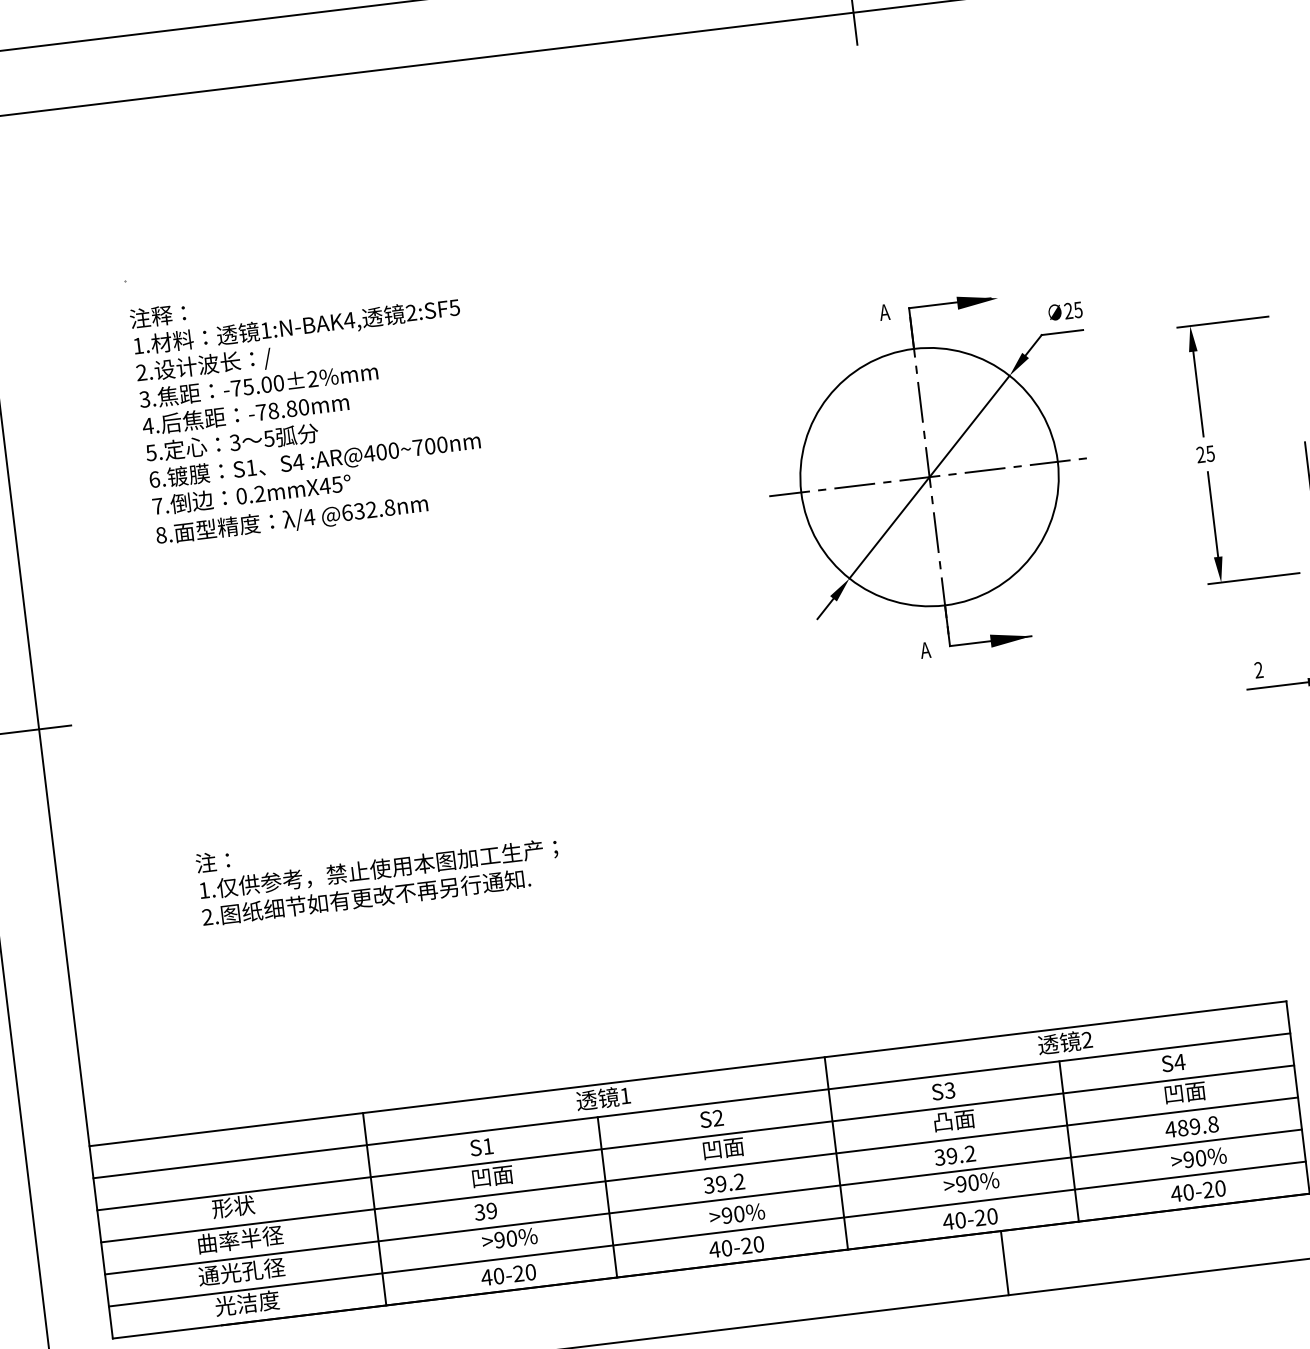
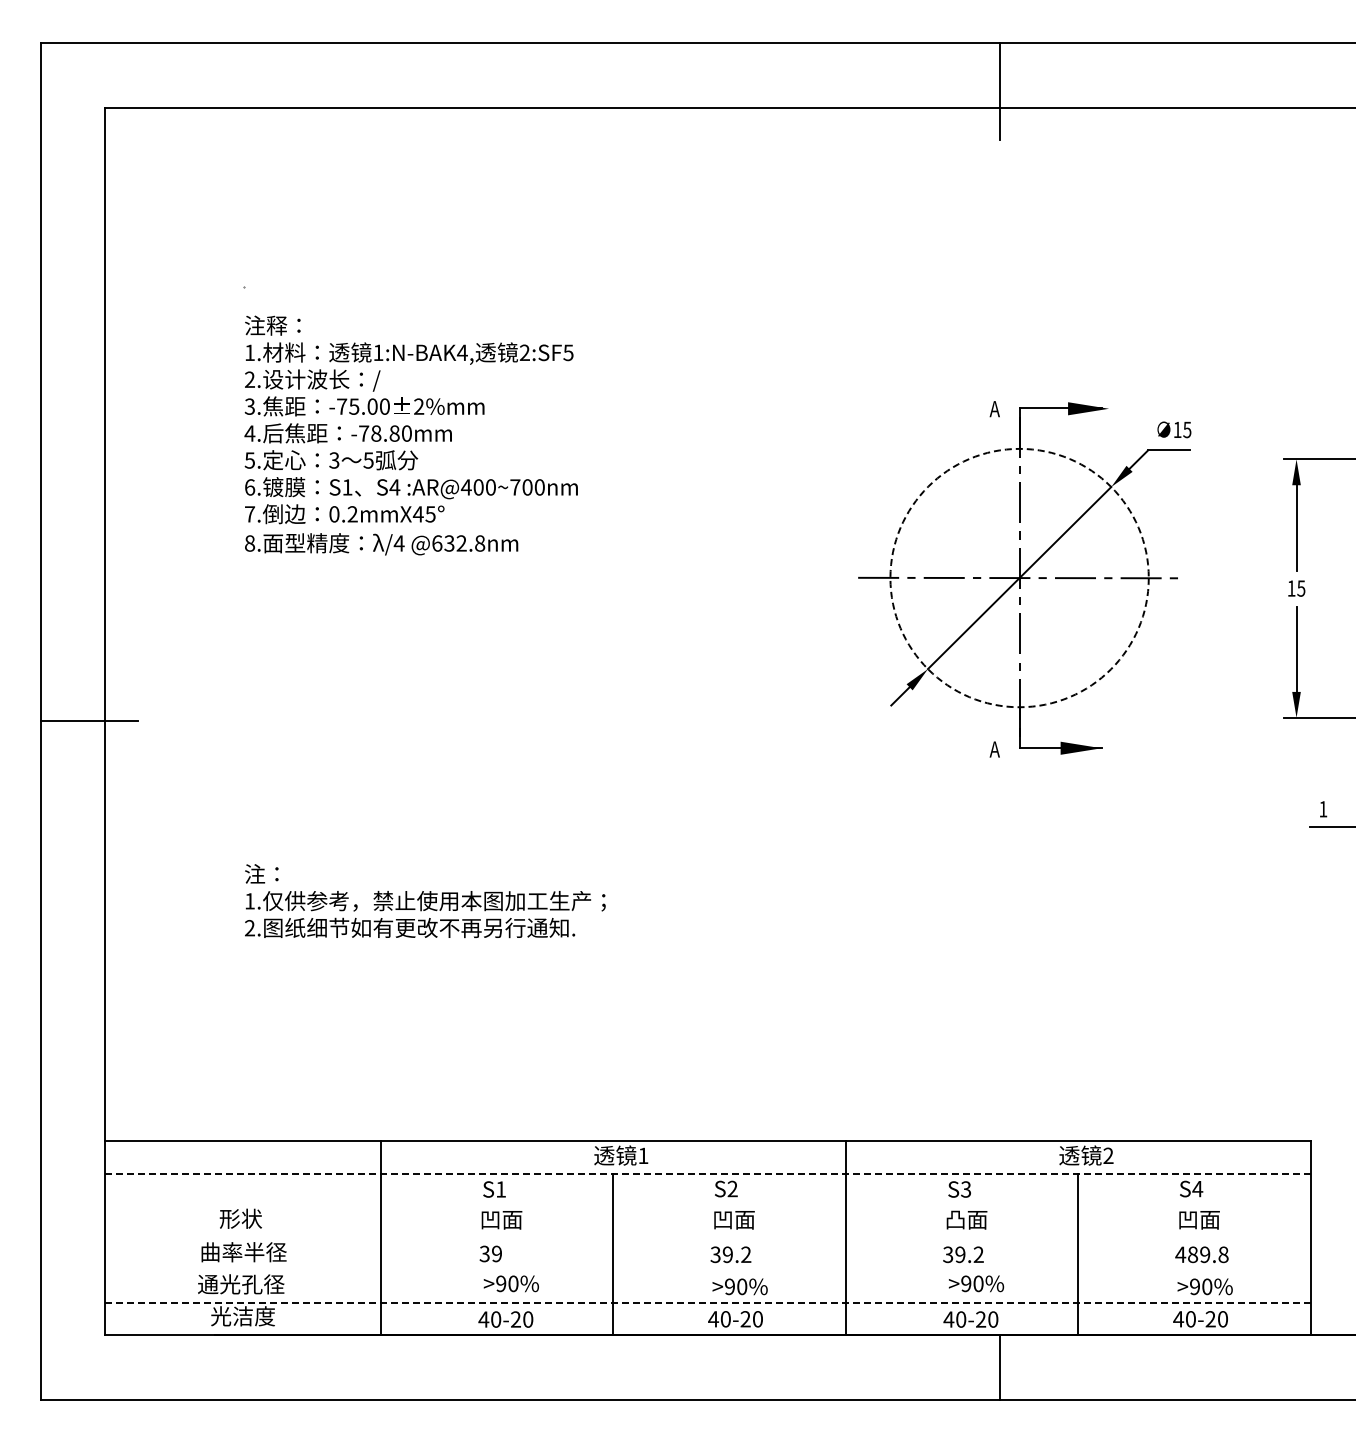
text: (1068, 310) -> (1177, 429), 25 -> 15
text: (1200, 454) -> (1291, 588), 25 -> 15
circle: (929, 476) -> (1019, 577), solid -> dashed
text: (1259, 670) -> (1323, 809), 2 -> 1
line: (692, 1105) -> (708, 1173), solid -> dashed
line: (695, 1137) -> (707, 1205), removed
line: (699, 1170) -> (707, 1238), removed
line: (702, 1202) -> (707, 1270), removed
line: (707, 1233) -> (708, 1302), solid -> dashed

